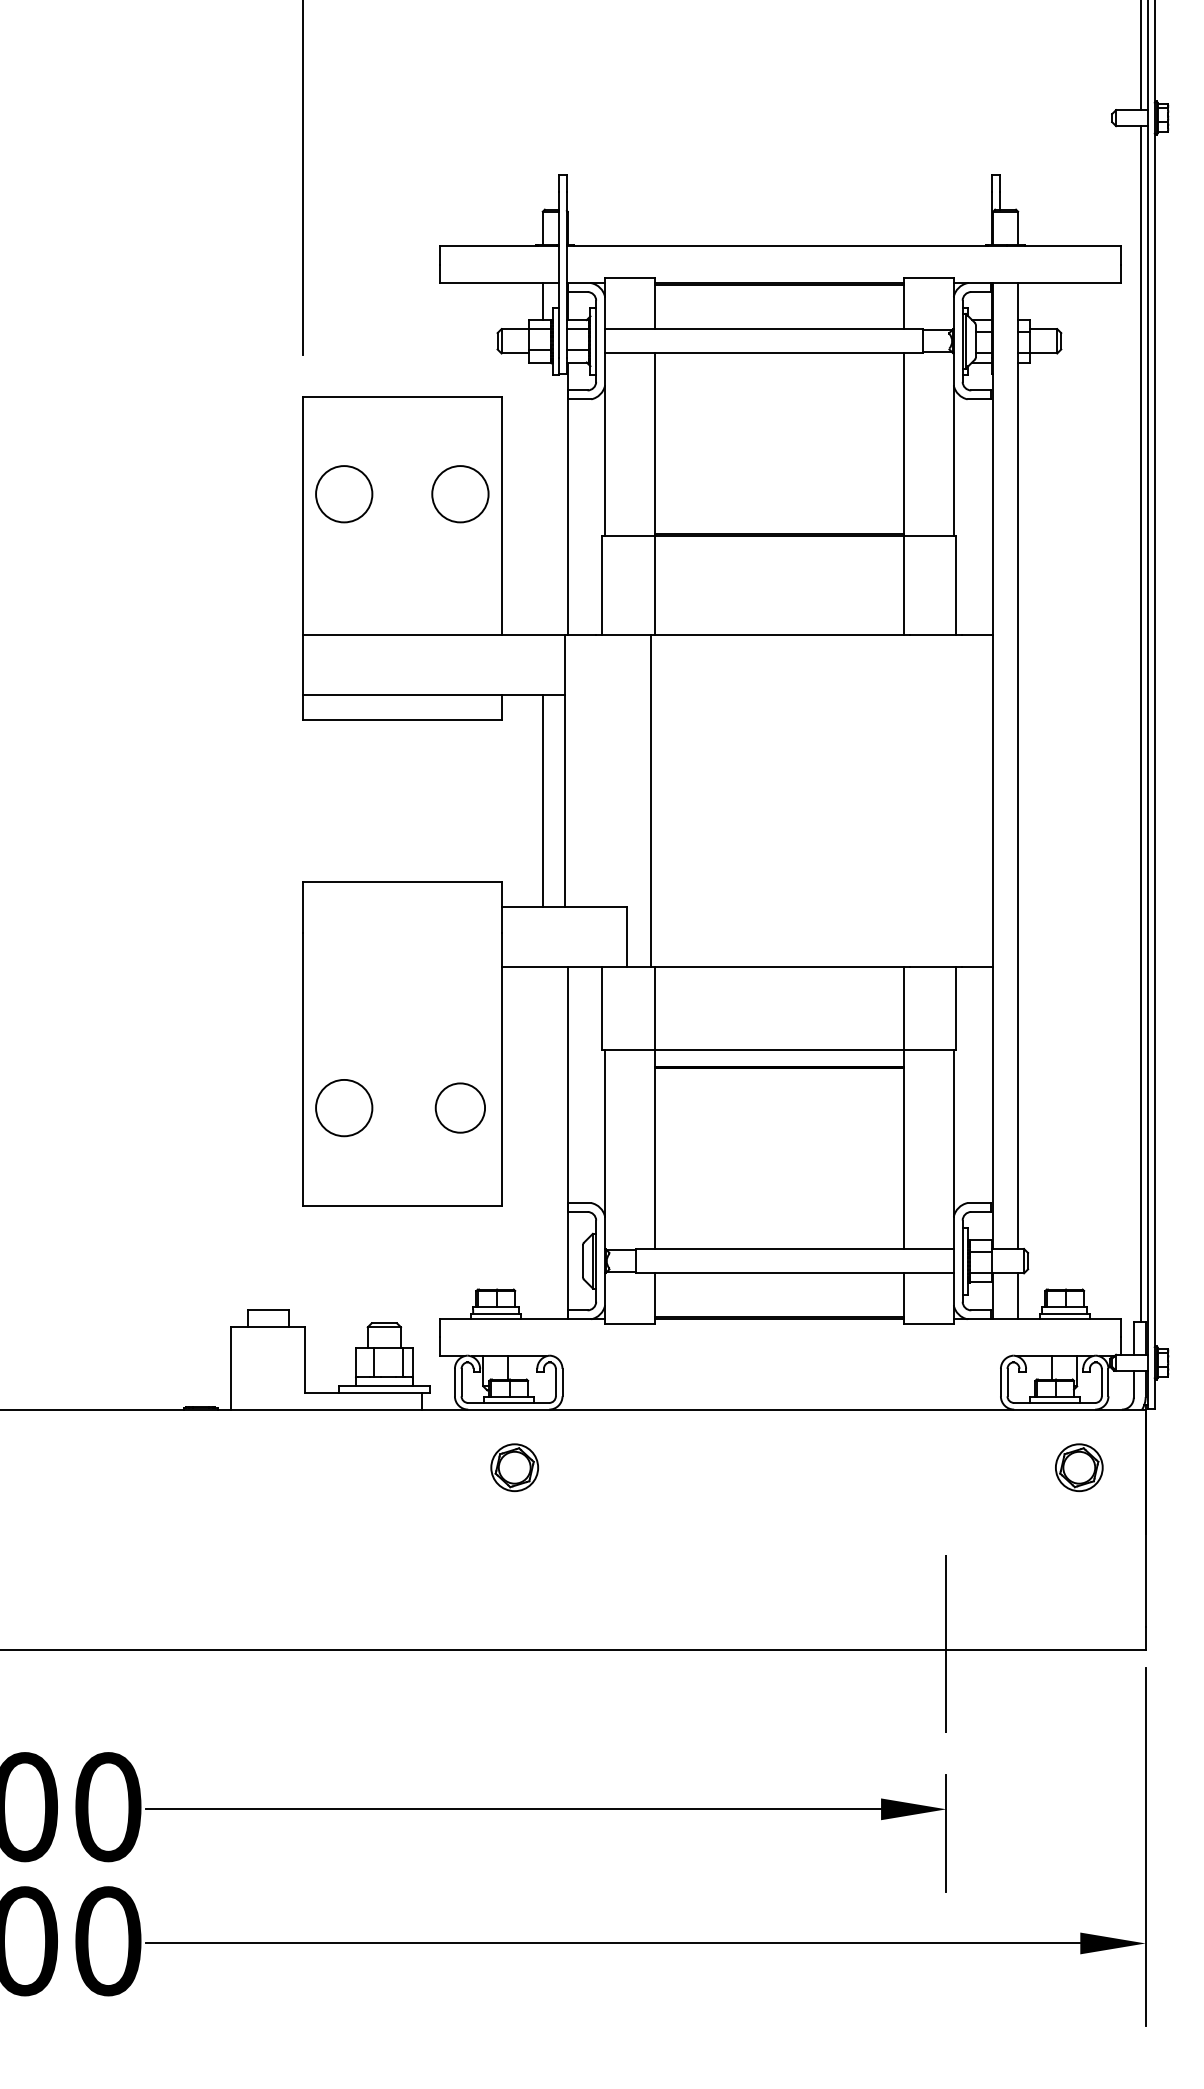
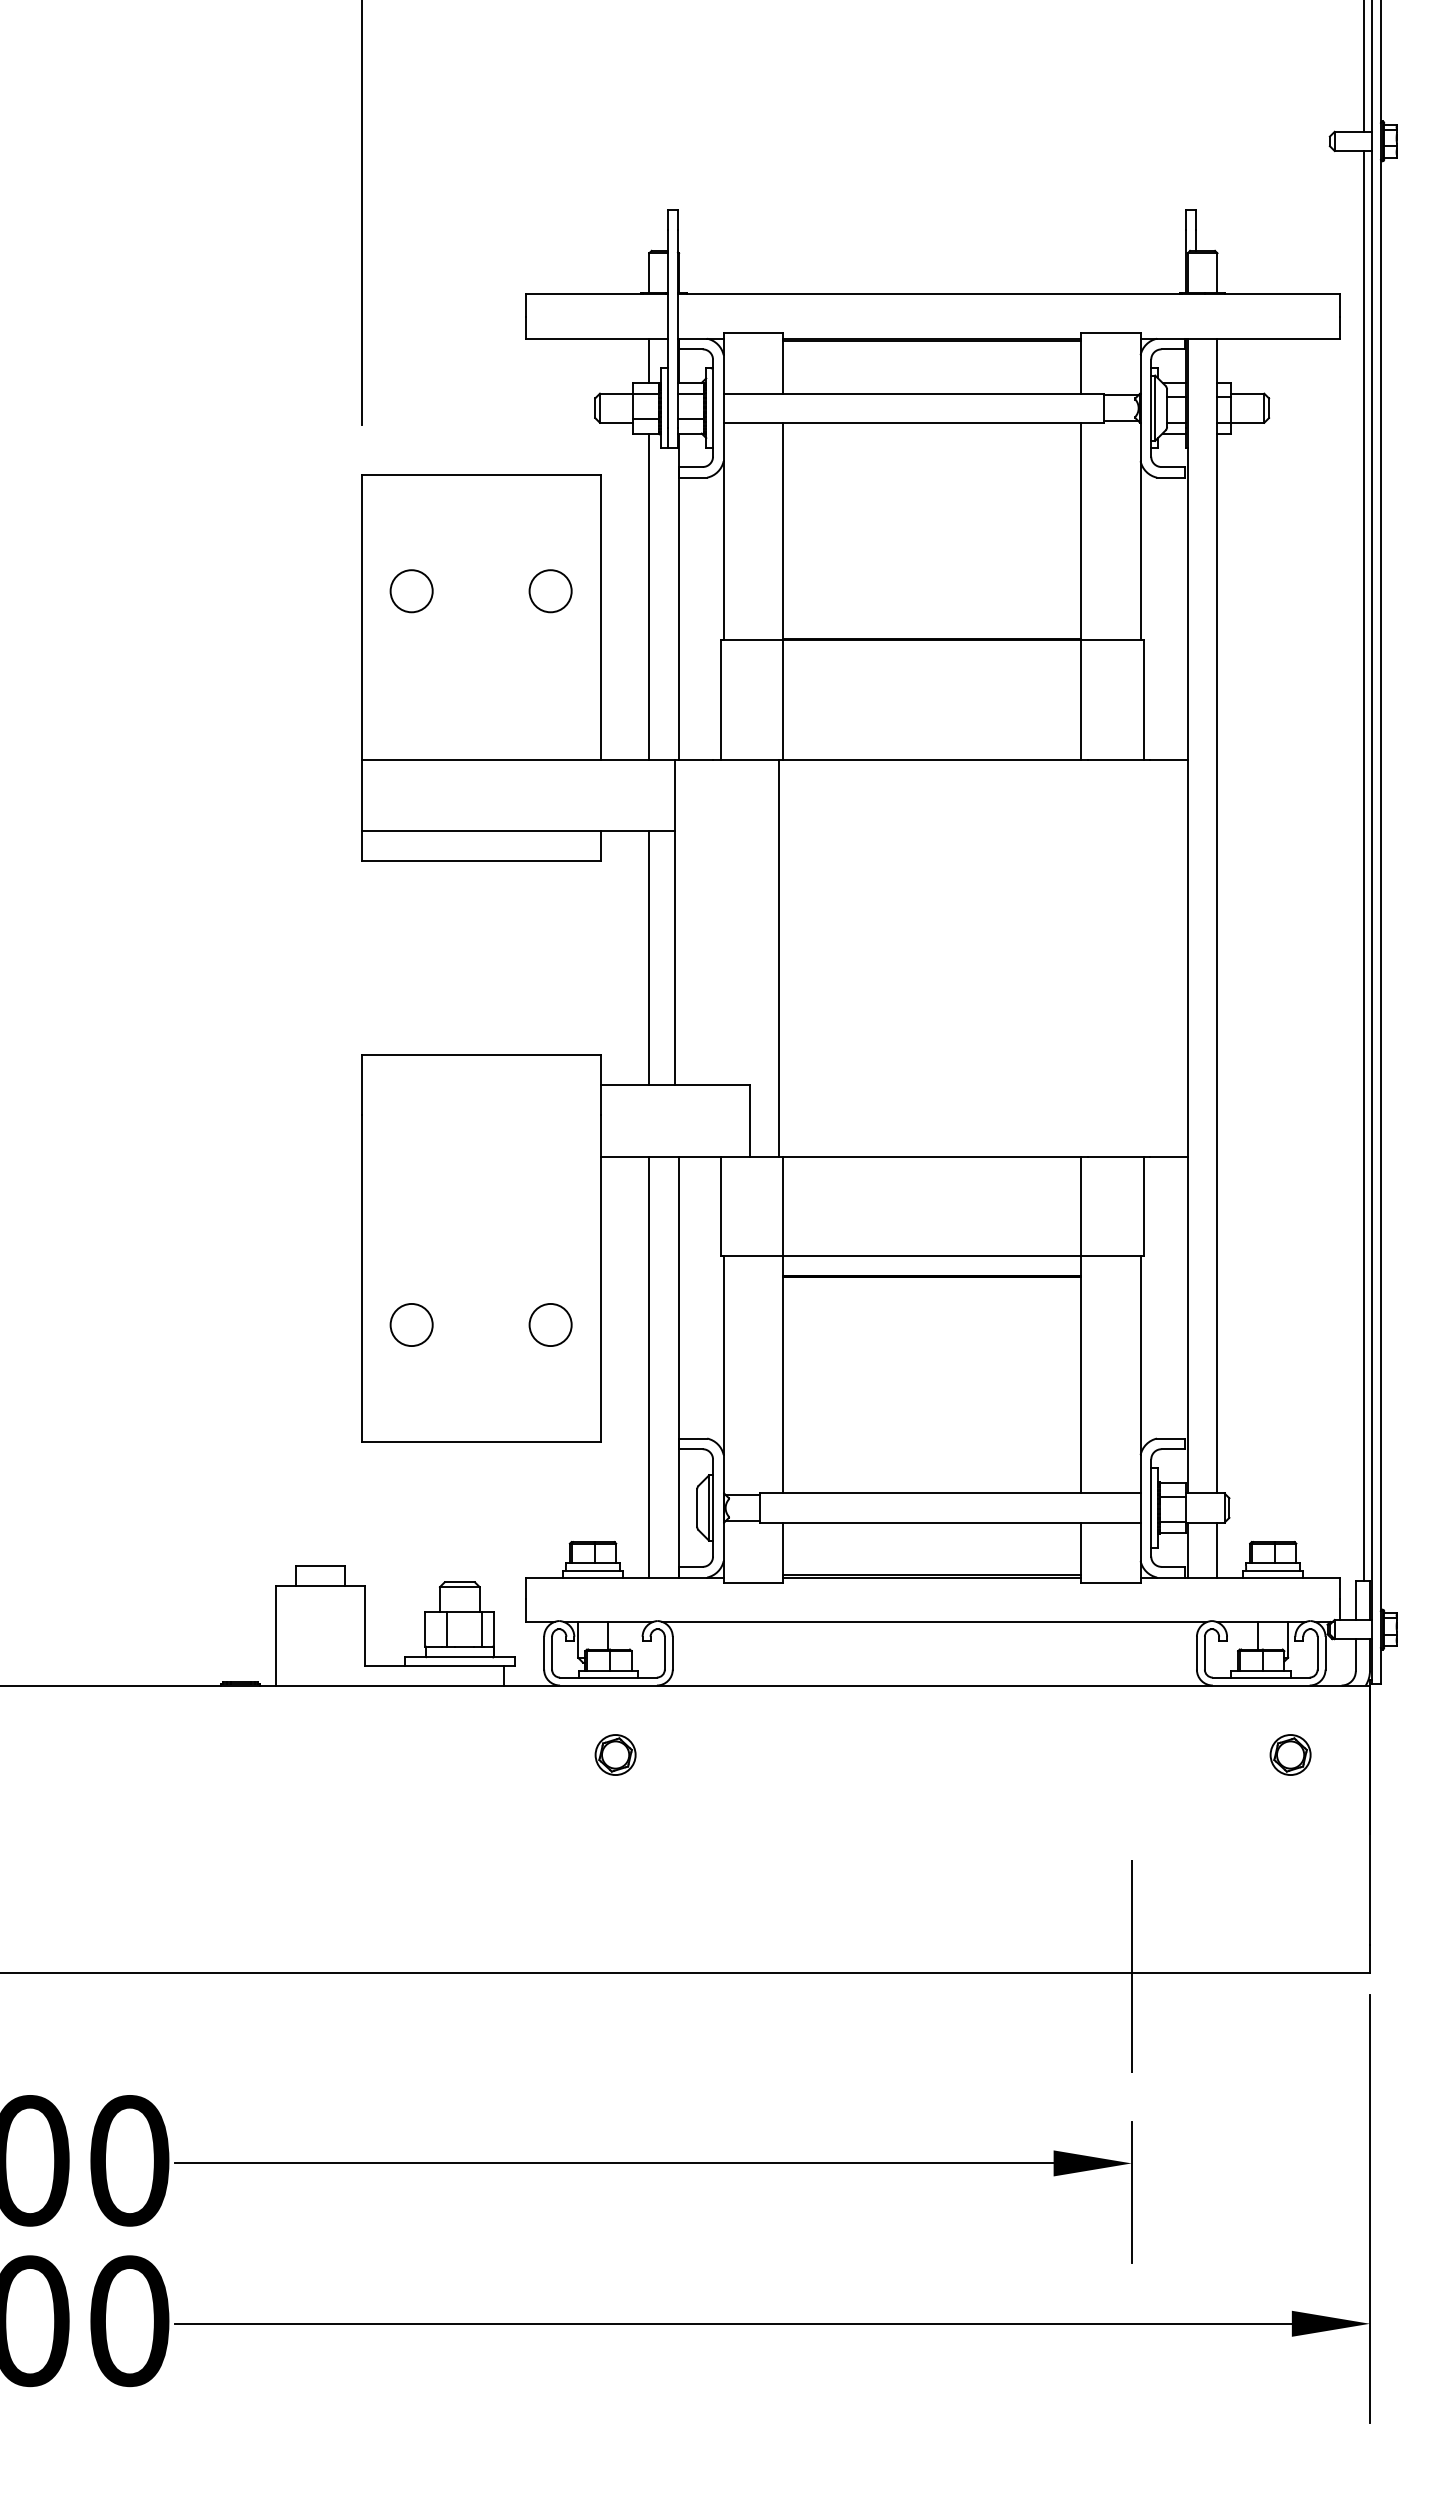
circle: (343, 494) -> (411, 591), size x0.62
circle: (460, 494) -> (550, 591), size x0.62
line: (543, 498) -> (649, 596), added
circle: (343, 1107) -> (411, 1324), size x0.62
circle: (460, 1107) -> (550, 1324), size x0.71
line: (543, 1142) -> (649, 1366), added
line: (781, 1356) -> (934, 1622), added
part: (514, 1467) -> (615, 1754), size x0.71
part: (1079, 1467) -> (1290, 1754), size x0.71

